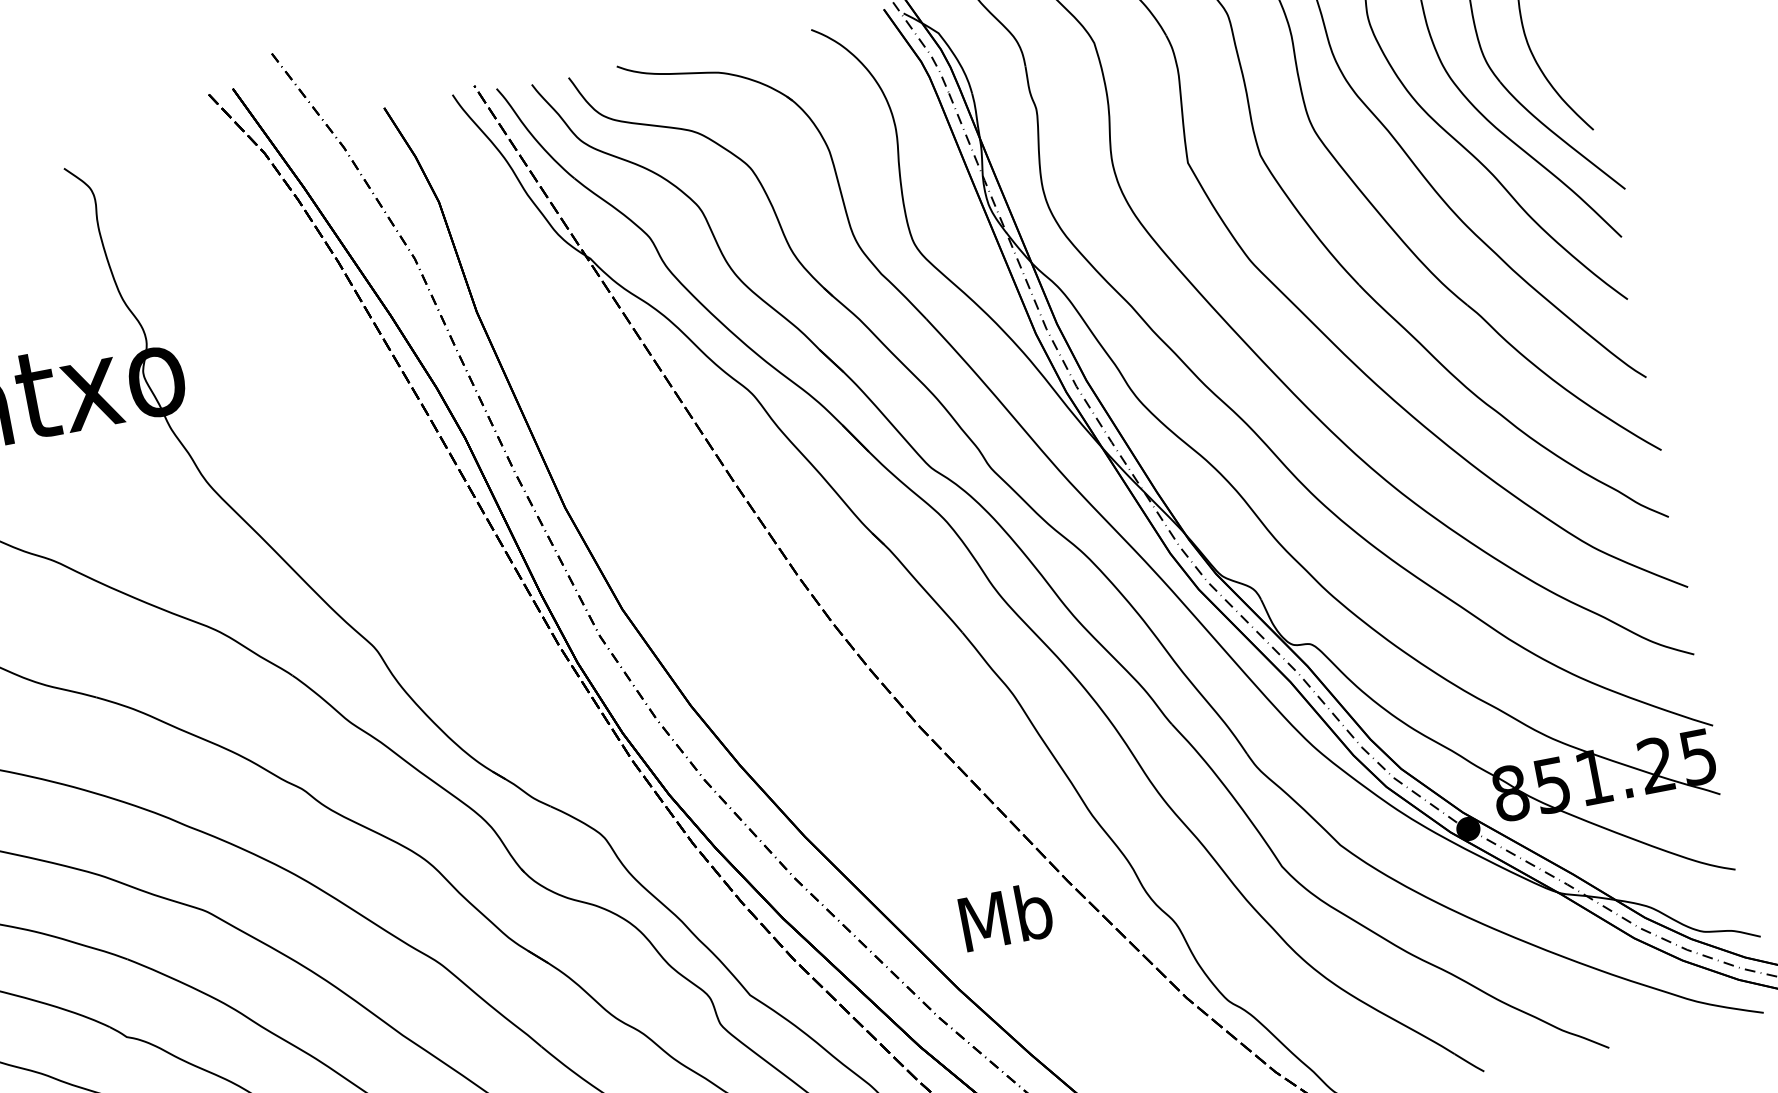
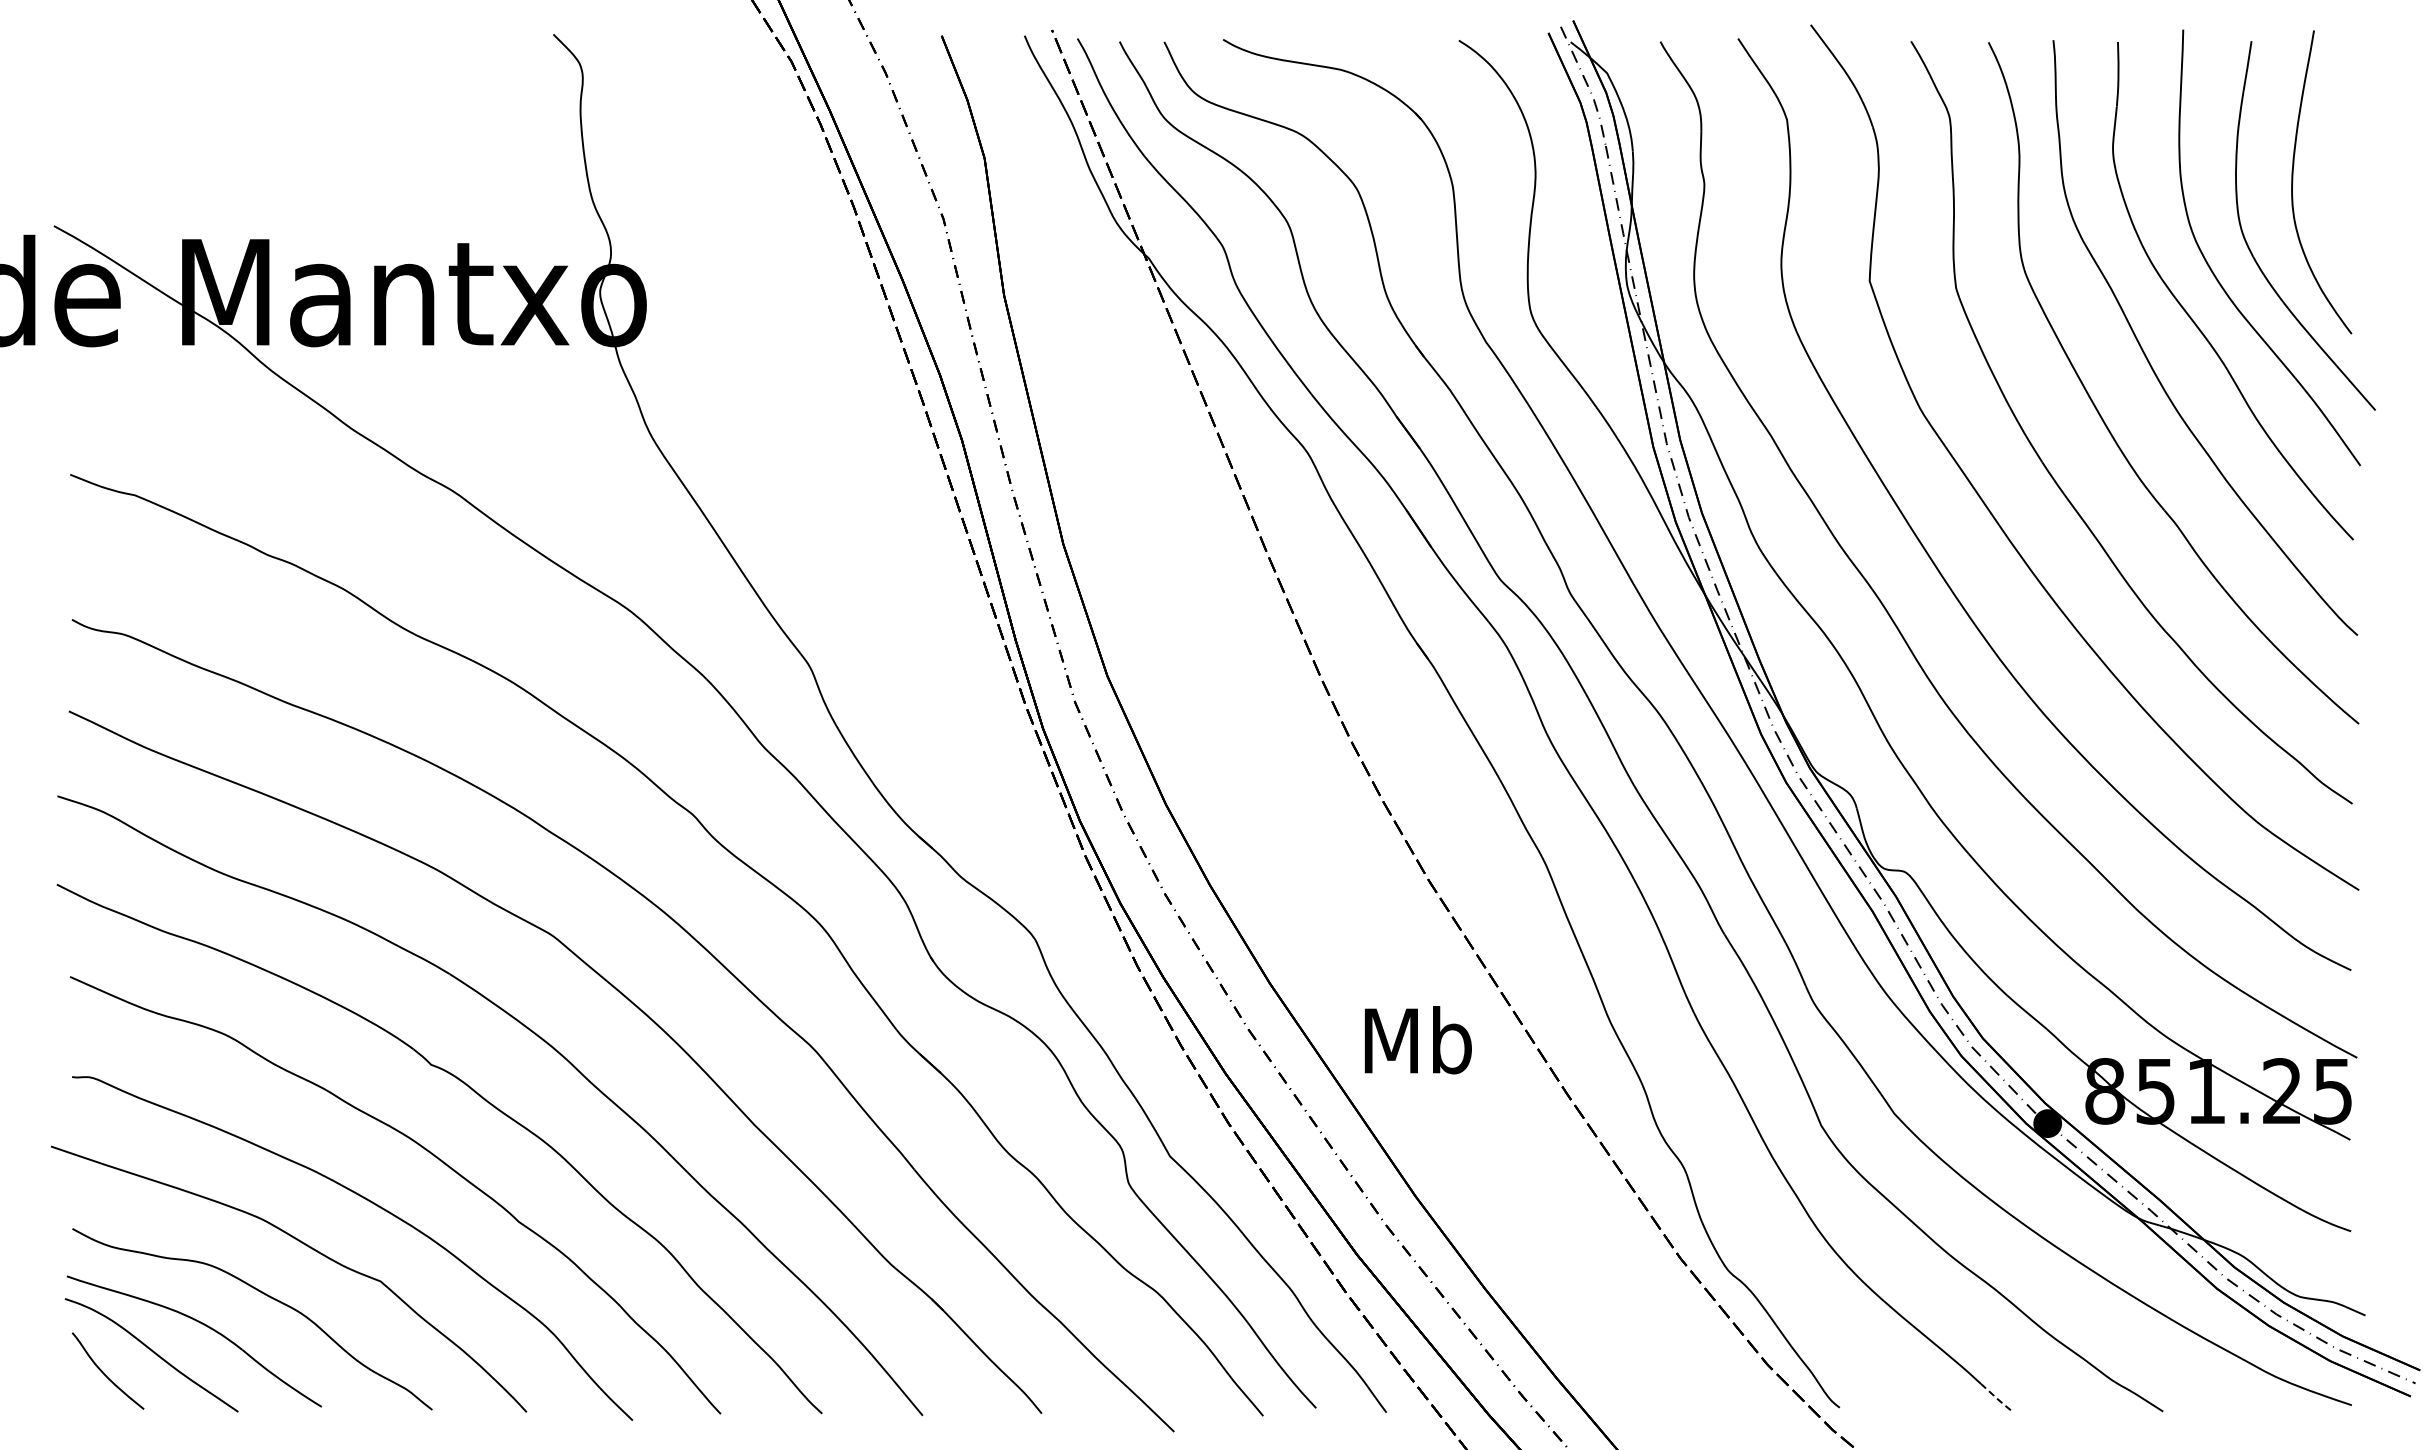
text: (1006, 916) -> (1418, 1040), moved
line: (1469, 1062) -> (1996, 1397), solid -> dashed

